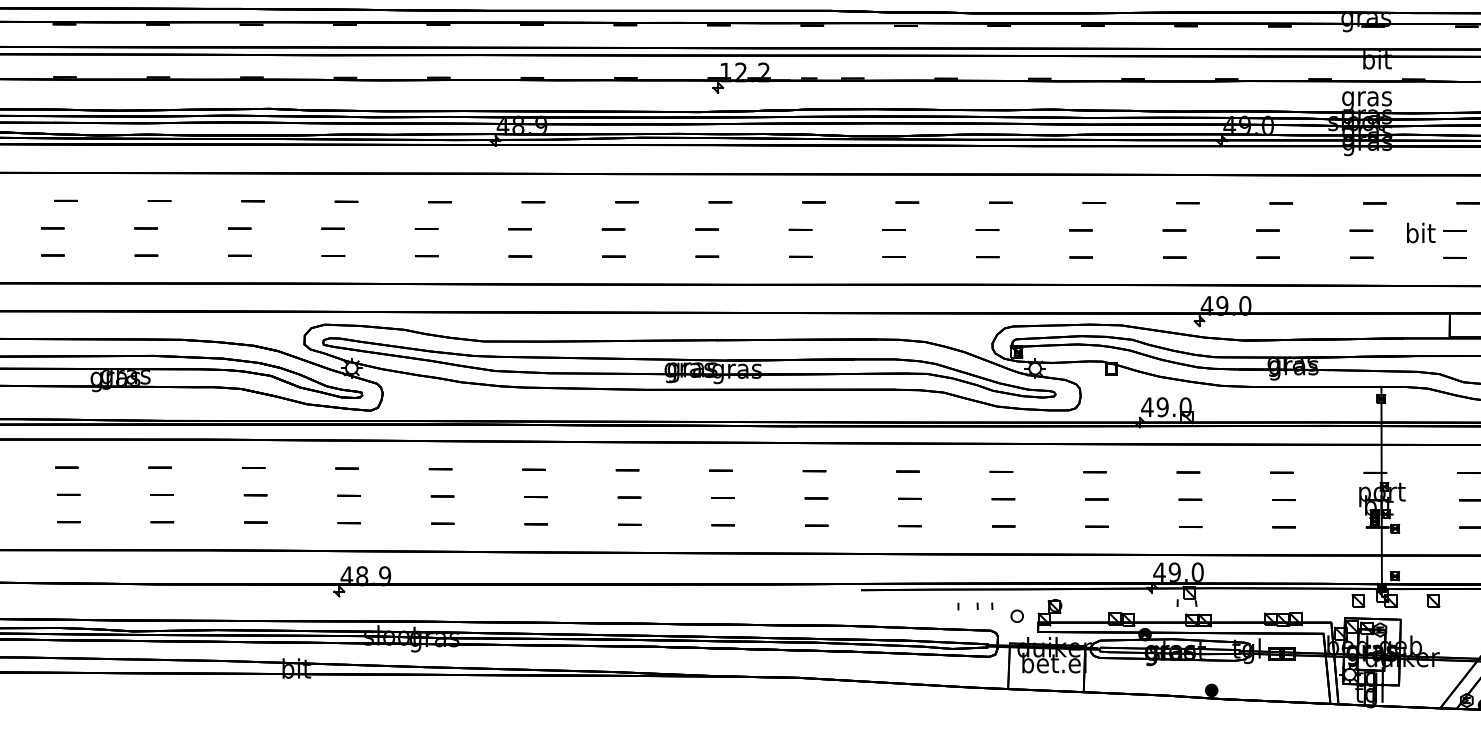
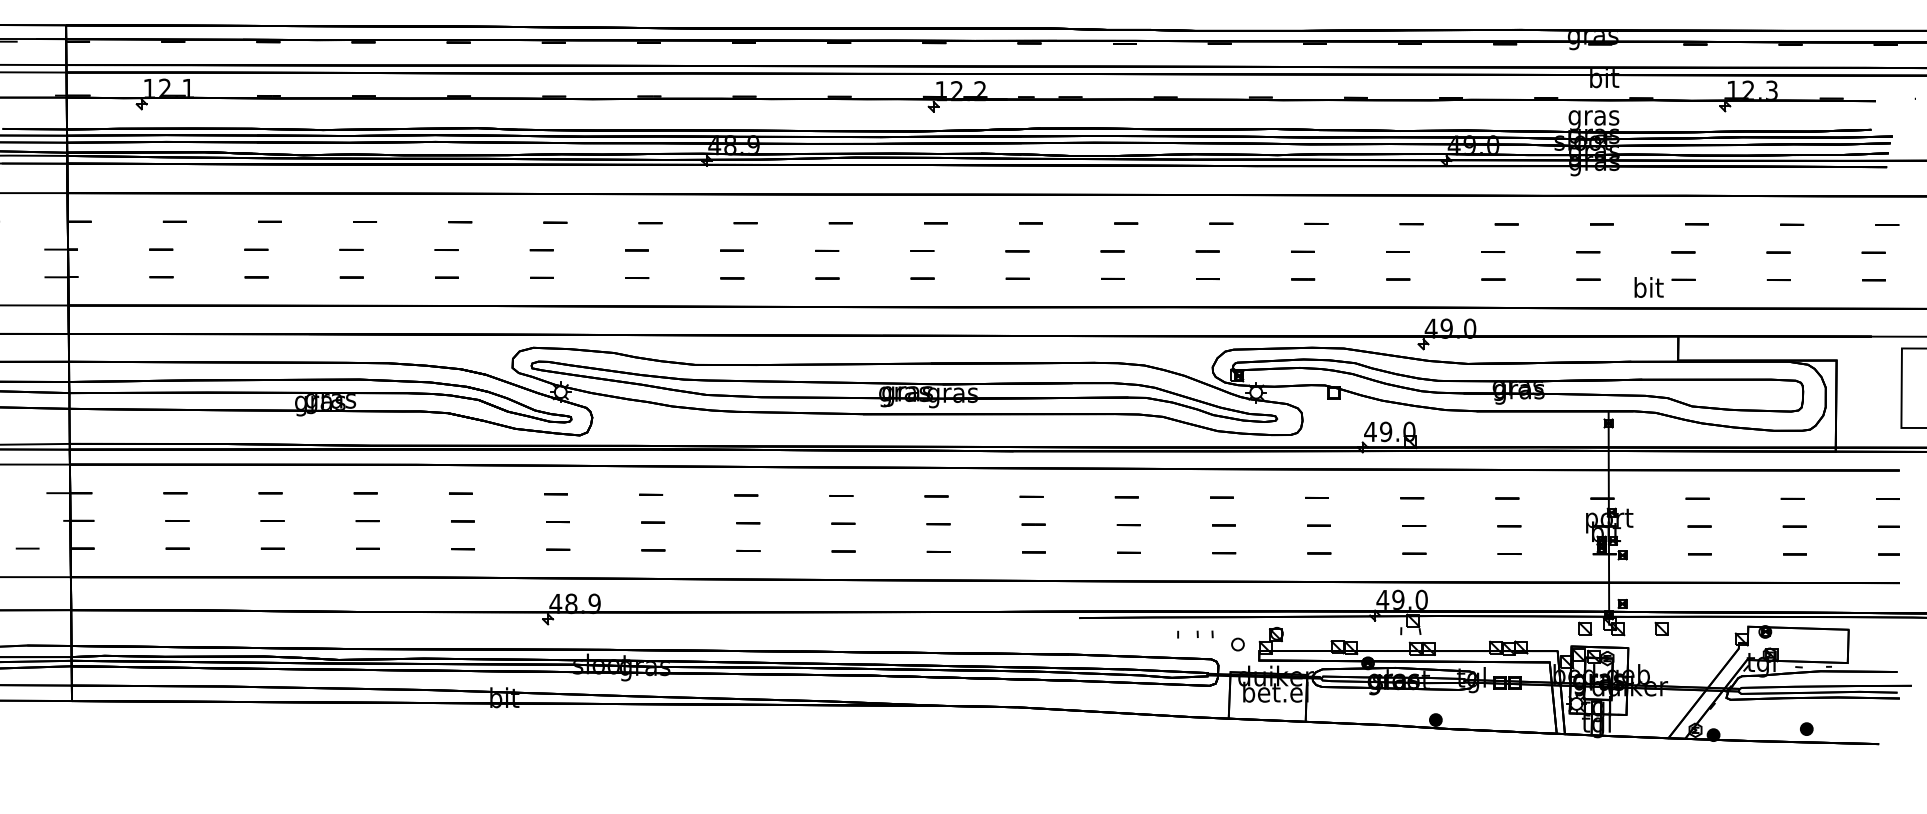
text: (1420, 232) -> (1648, 287), moved

